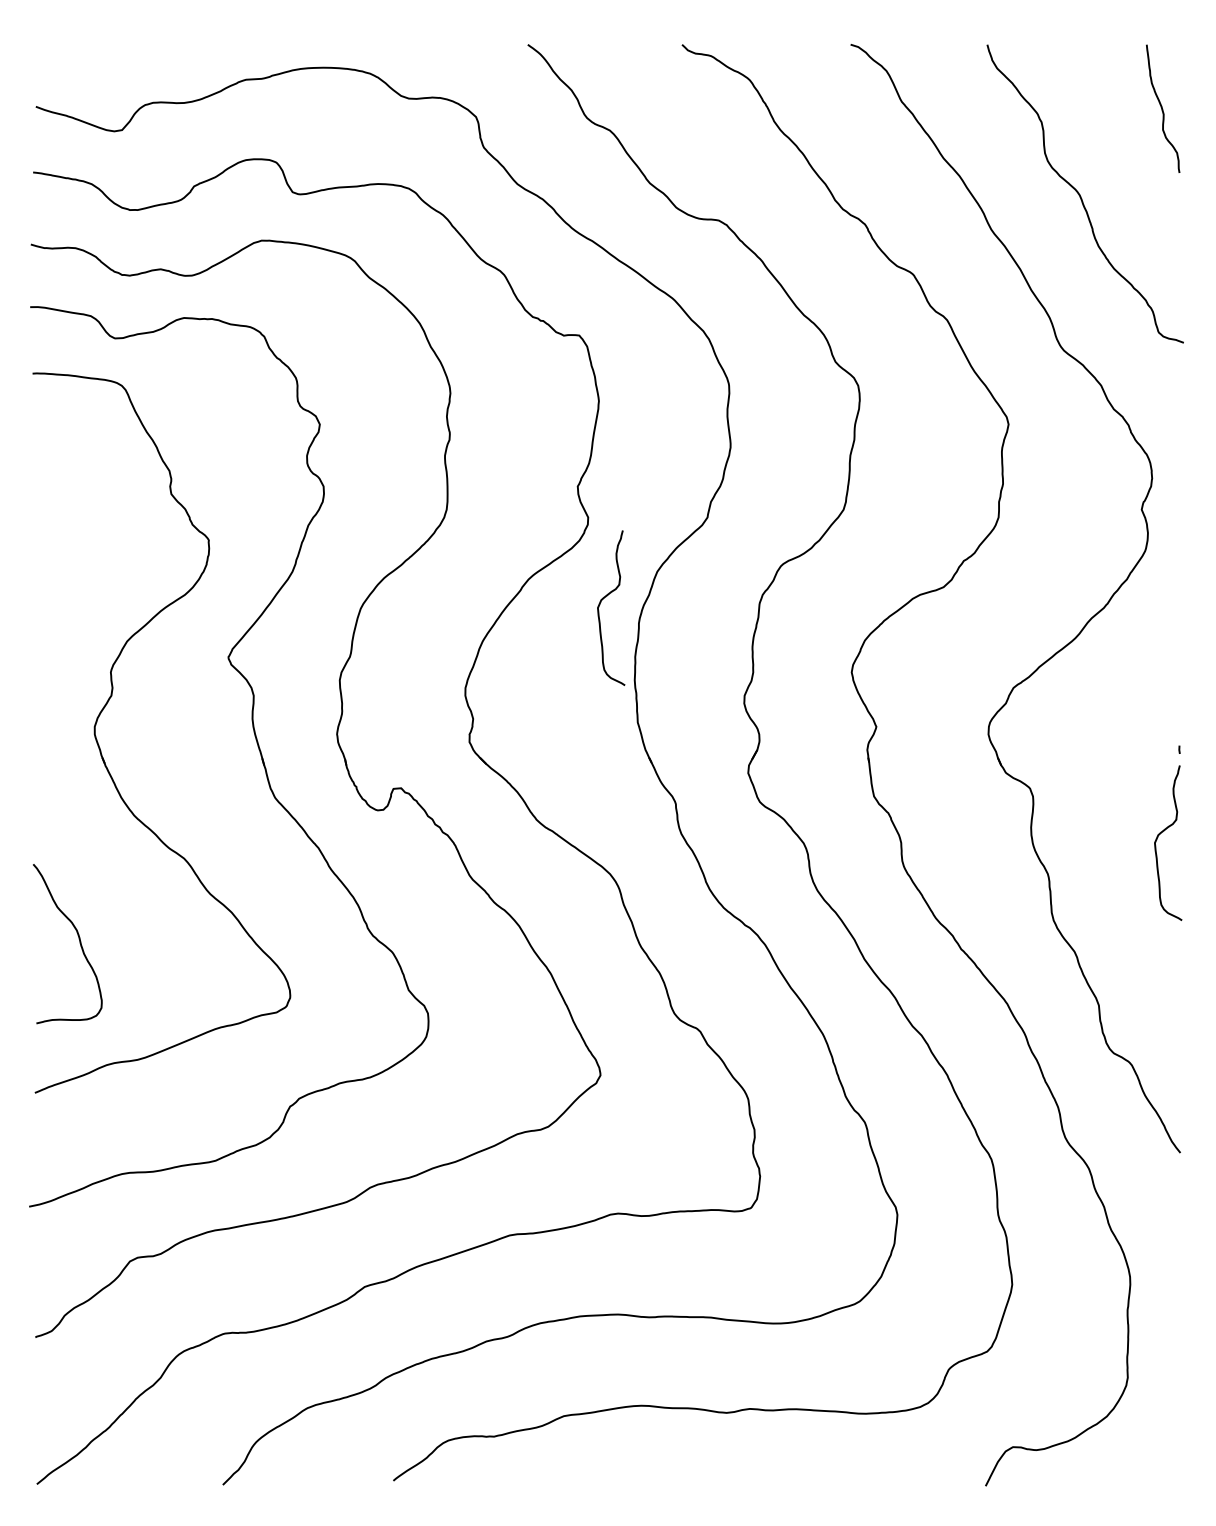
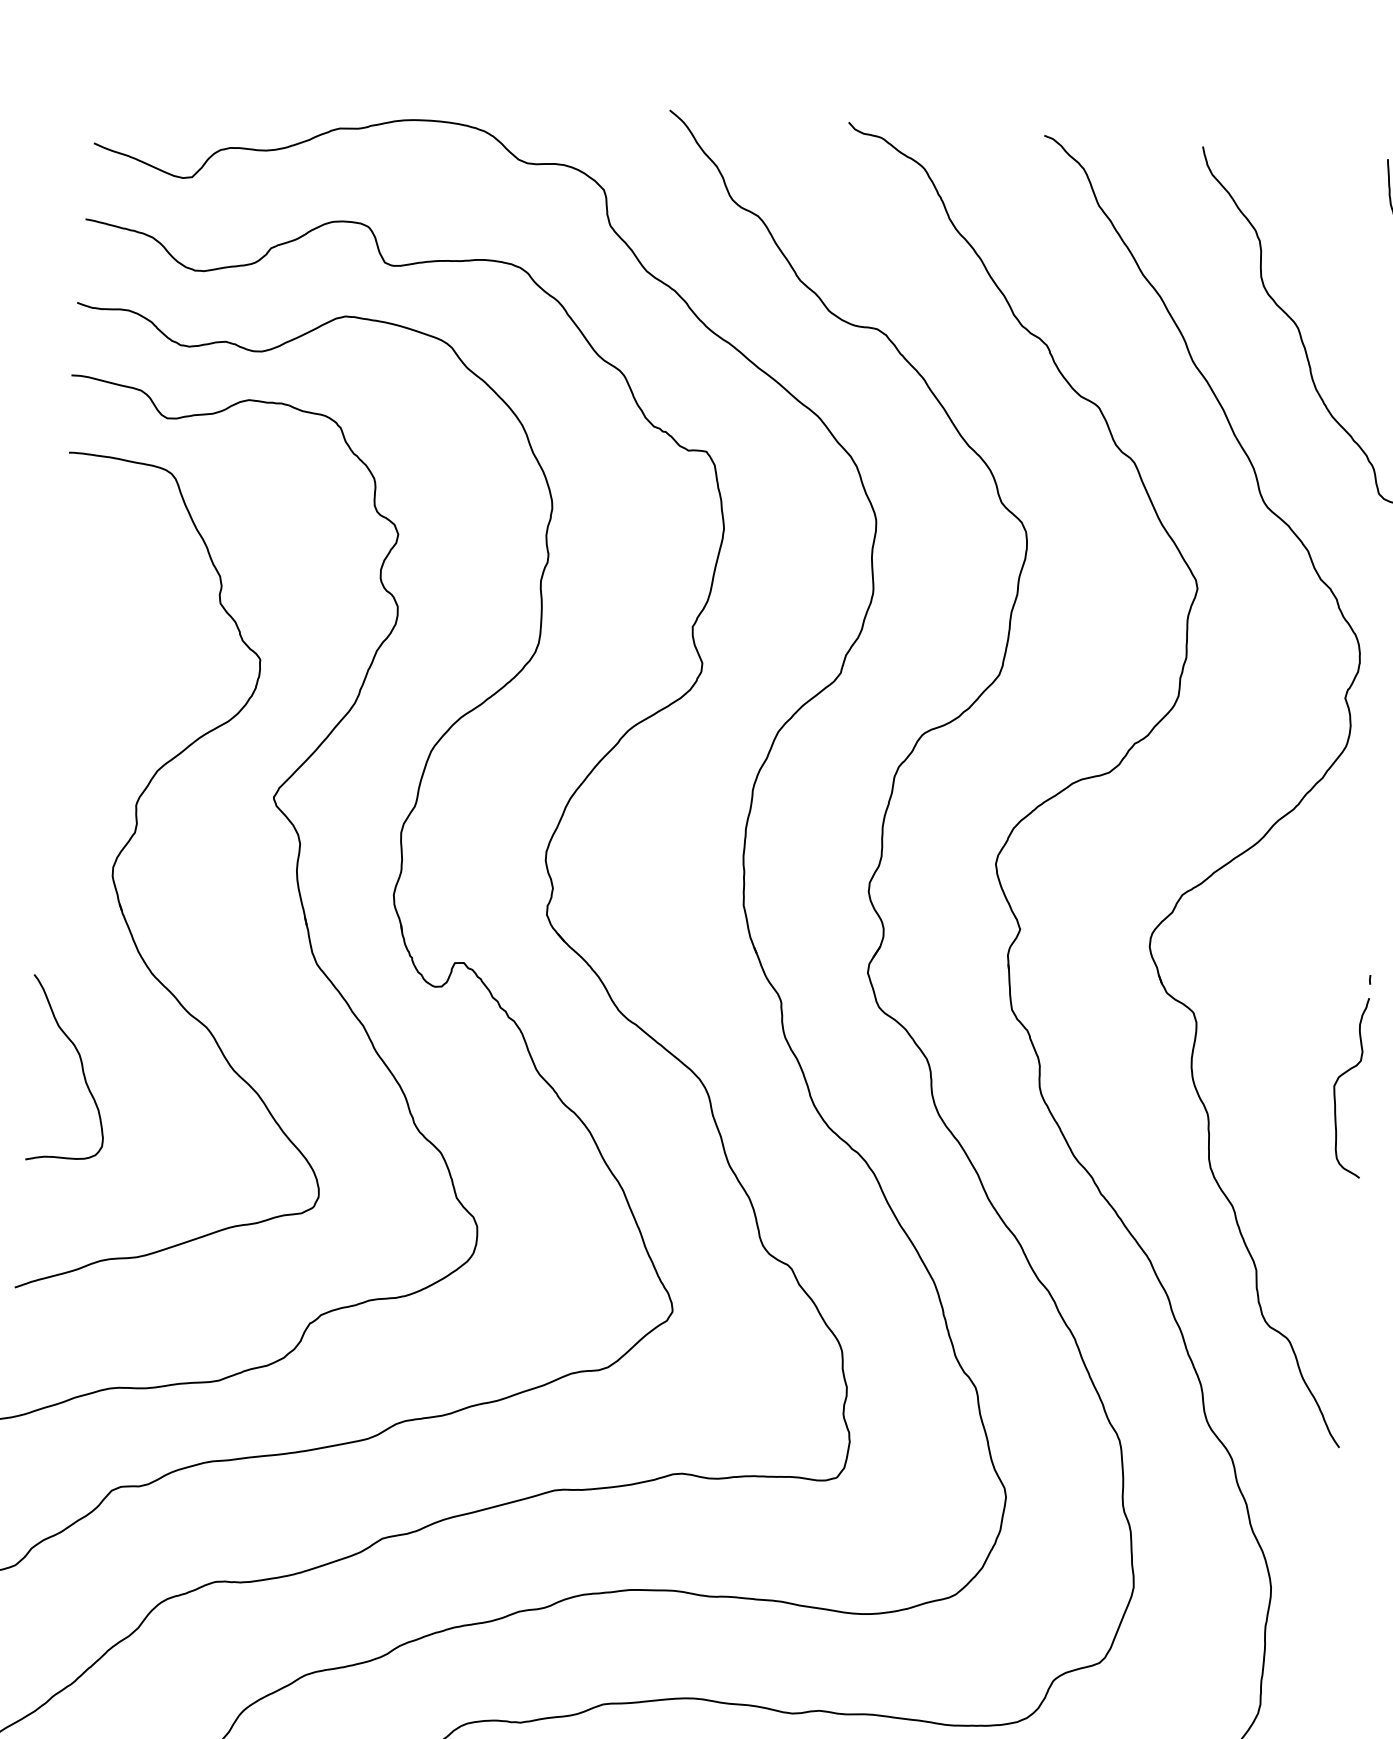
curve: (601, 602) -> (711, 763), removed
curve: (79, 943) -> (81, 1070), moved

